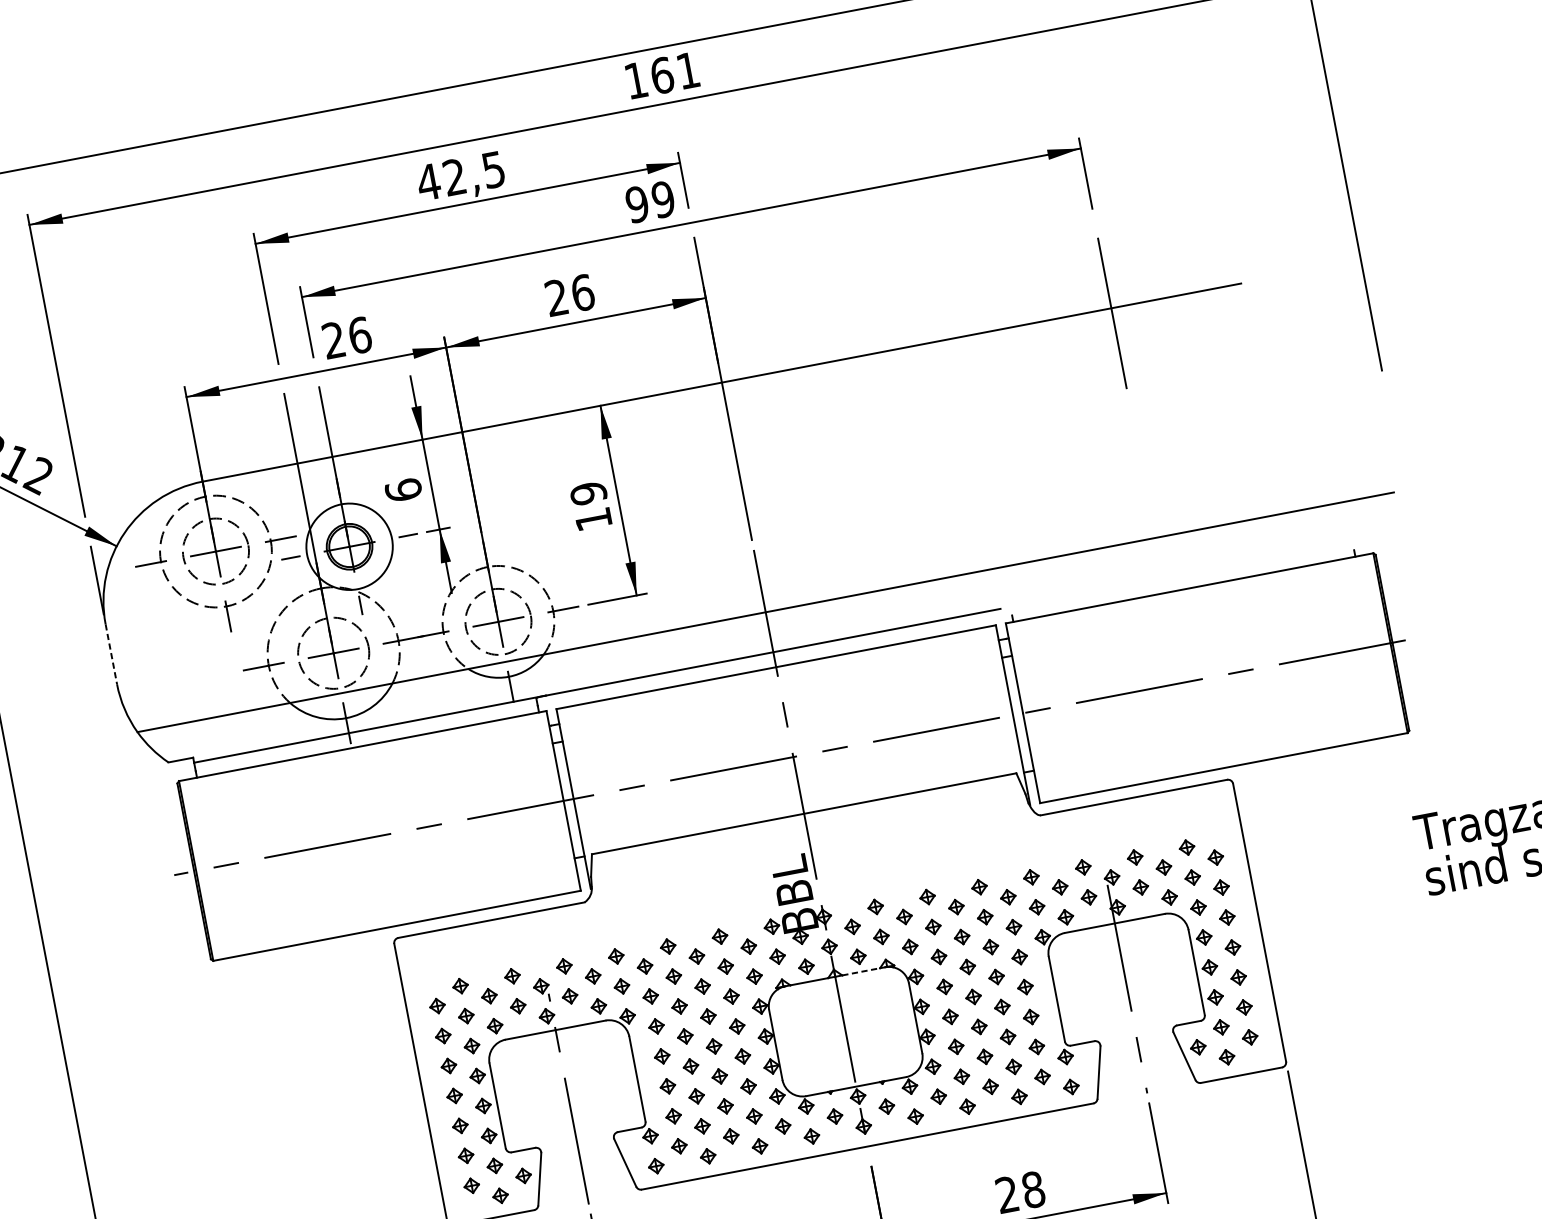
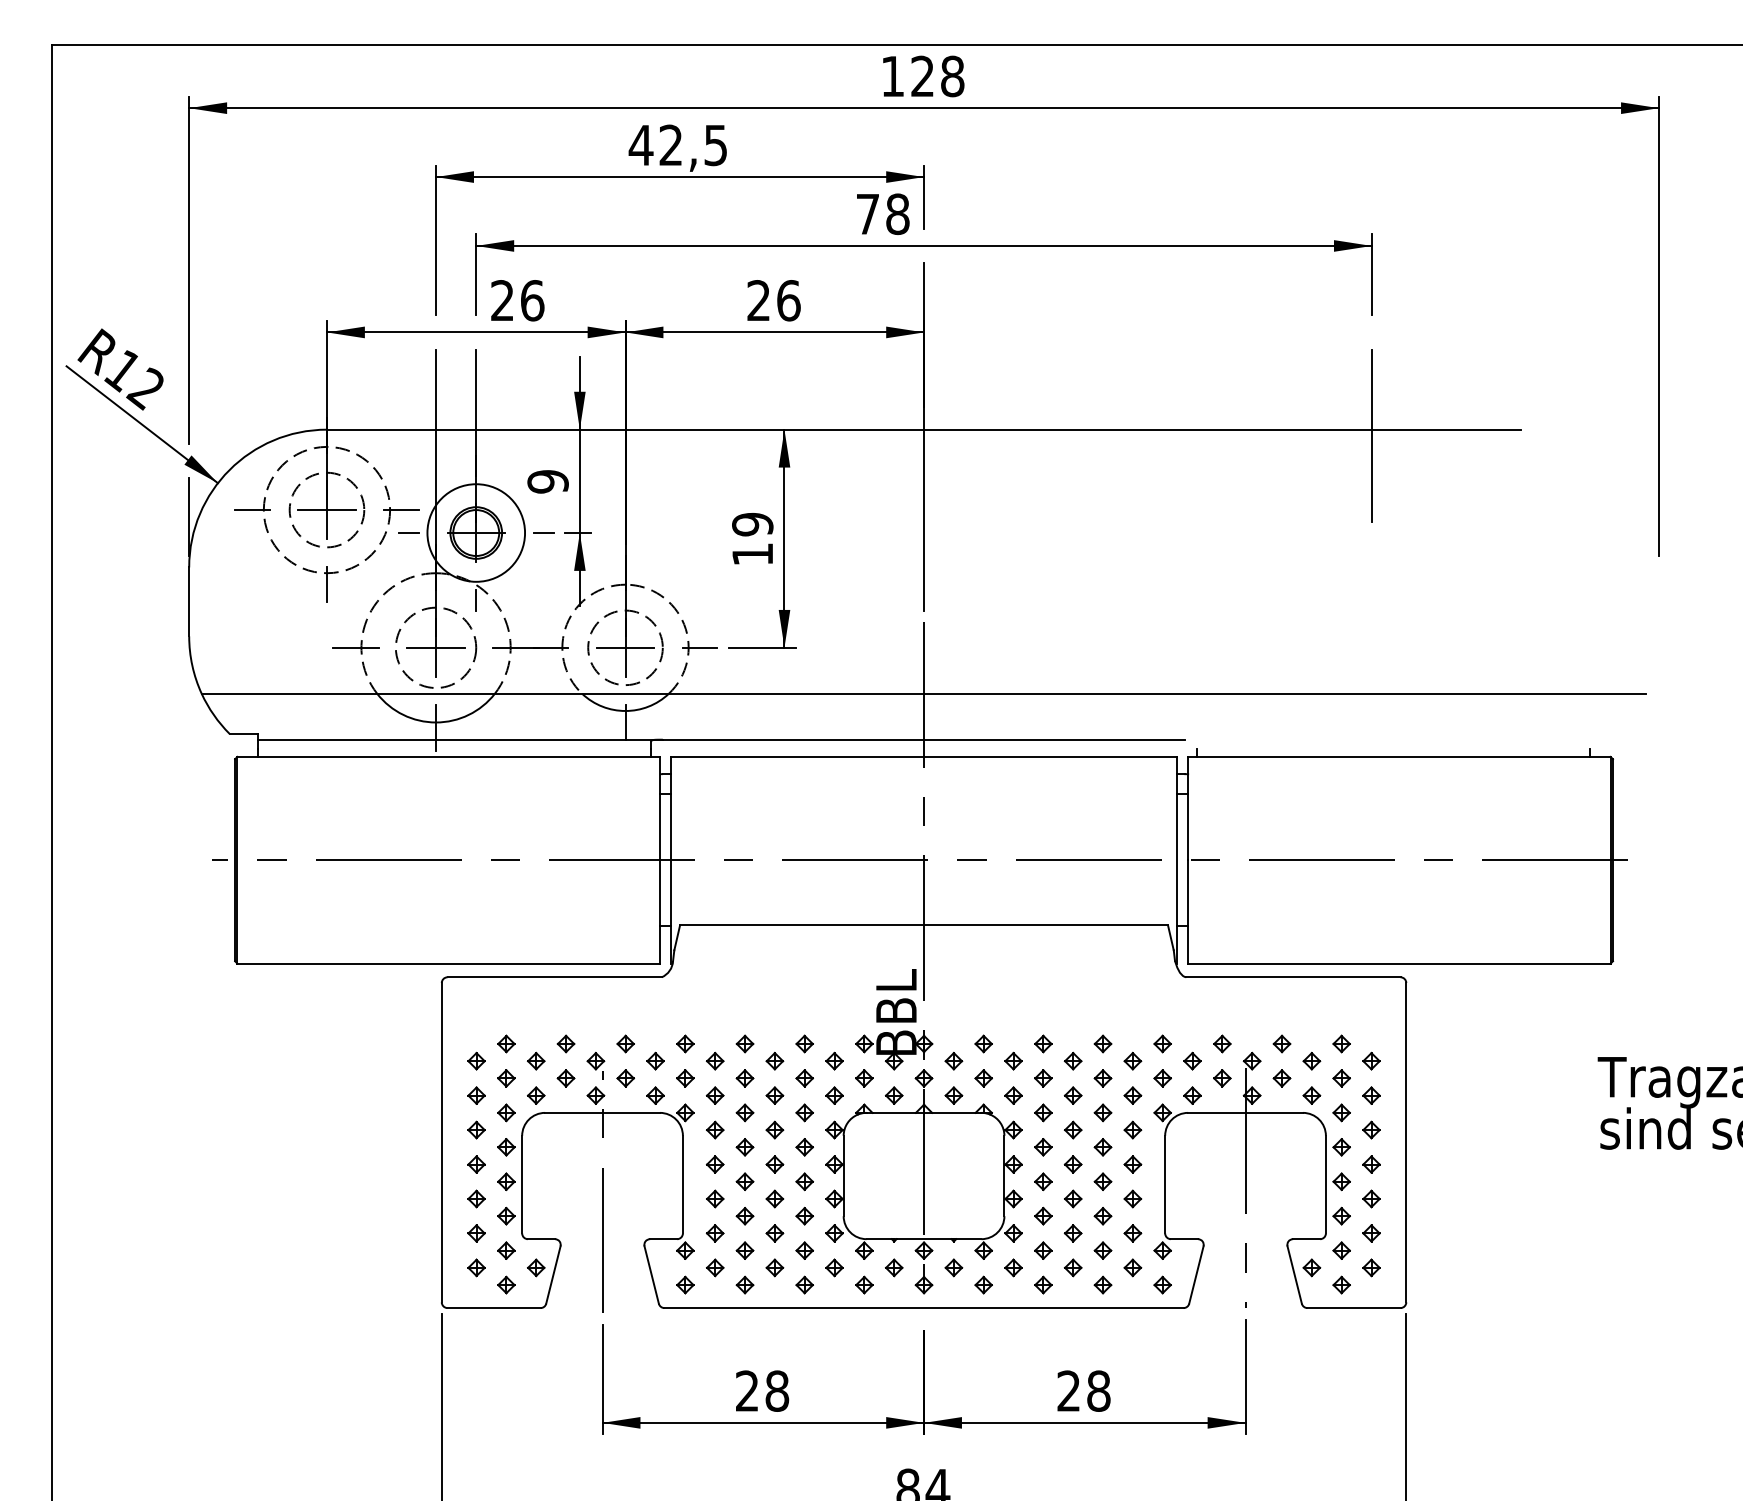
text: (675, 73) -> (937, 76), 161 -> 128
text: (650, 202) -> (882, 214), 99 -> 78
text: (403, 490) -> (547, 481), 6 -> 9
line: (111, 654) -> (189, 602), dashed -> solid
line: (860, 971) -> (953, 1112), dashed -> solid

